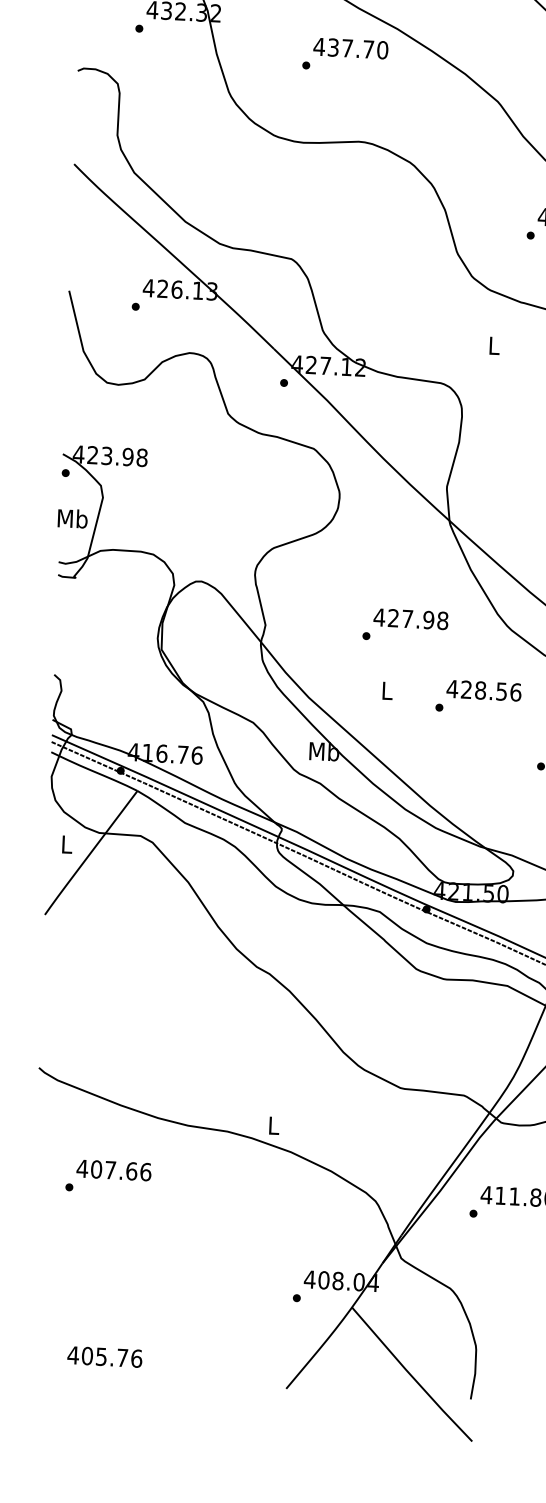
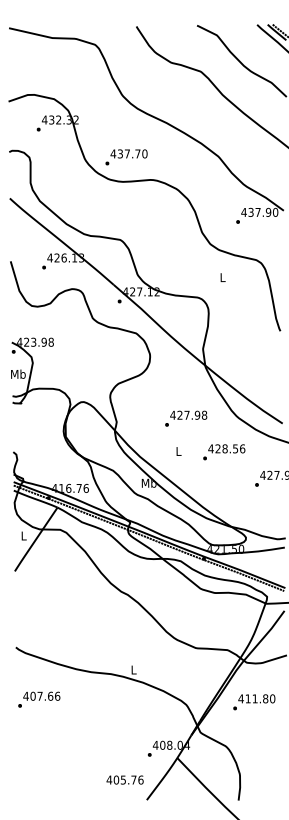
text: (345, 55) -> (126, 157), moved
text: (109, 1176) -> (39, 699), moved
text: (103, 1355) -> (124, 779), moved

